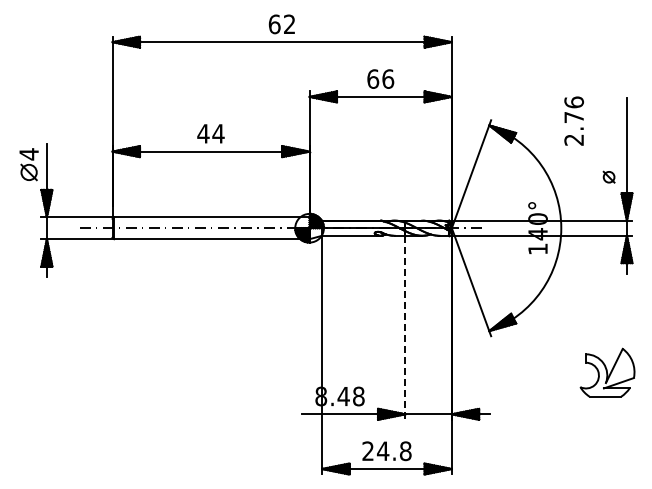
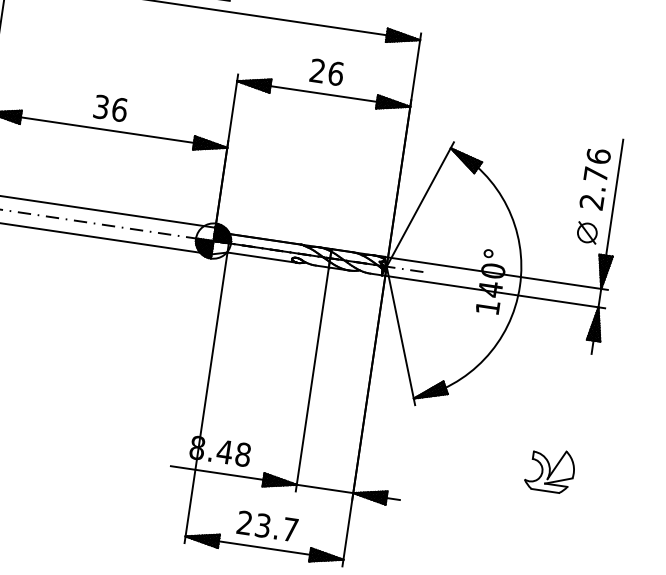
text: (373, 78) -> (318, 70), 66 -> 26
text: (573, 120) -> (594, 178), moved
text: (210, 133) -> (109, 107), 44 -> 36
part: (608, 176) -> (586, 231), size x1.43
line: (405, 327) -> (312, 379), dashed -> solid
part: (607, 372) -> (550, 470), size x0.71
text: (394, 451) -> (276, 528), 24.8 -> 23.7

